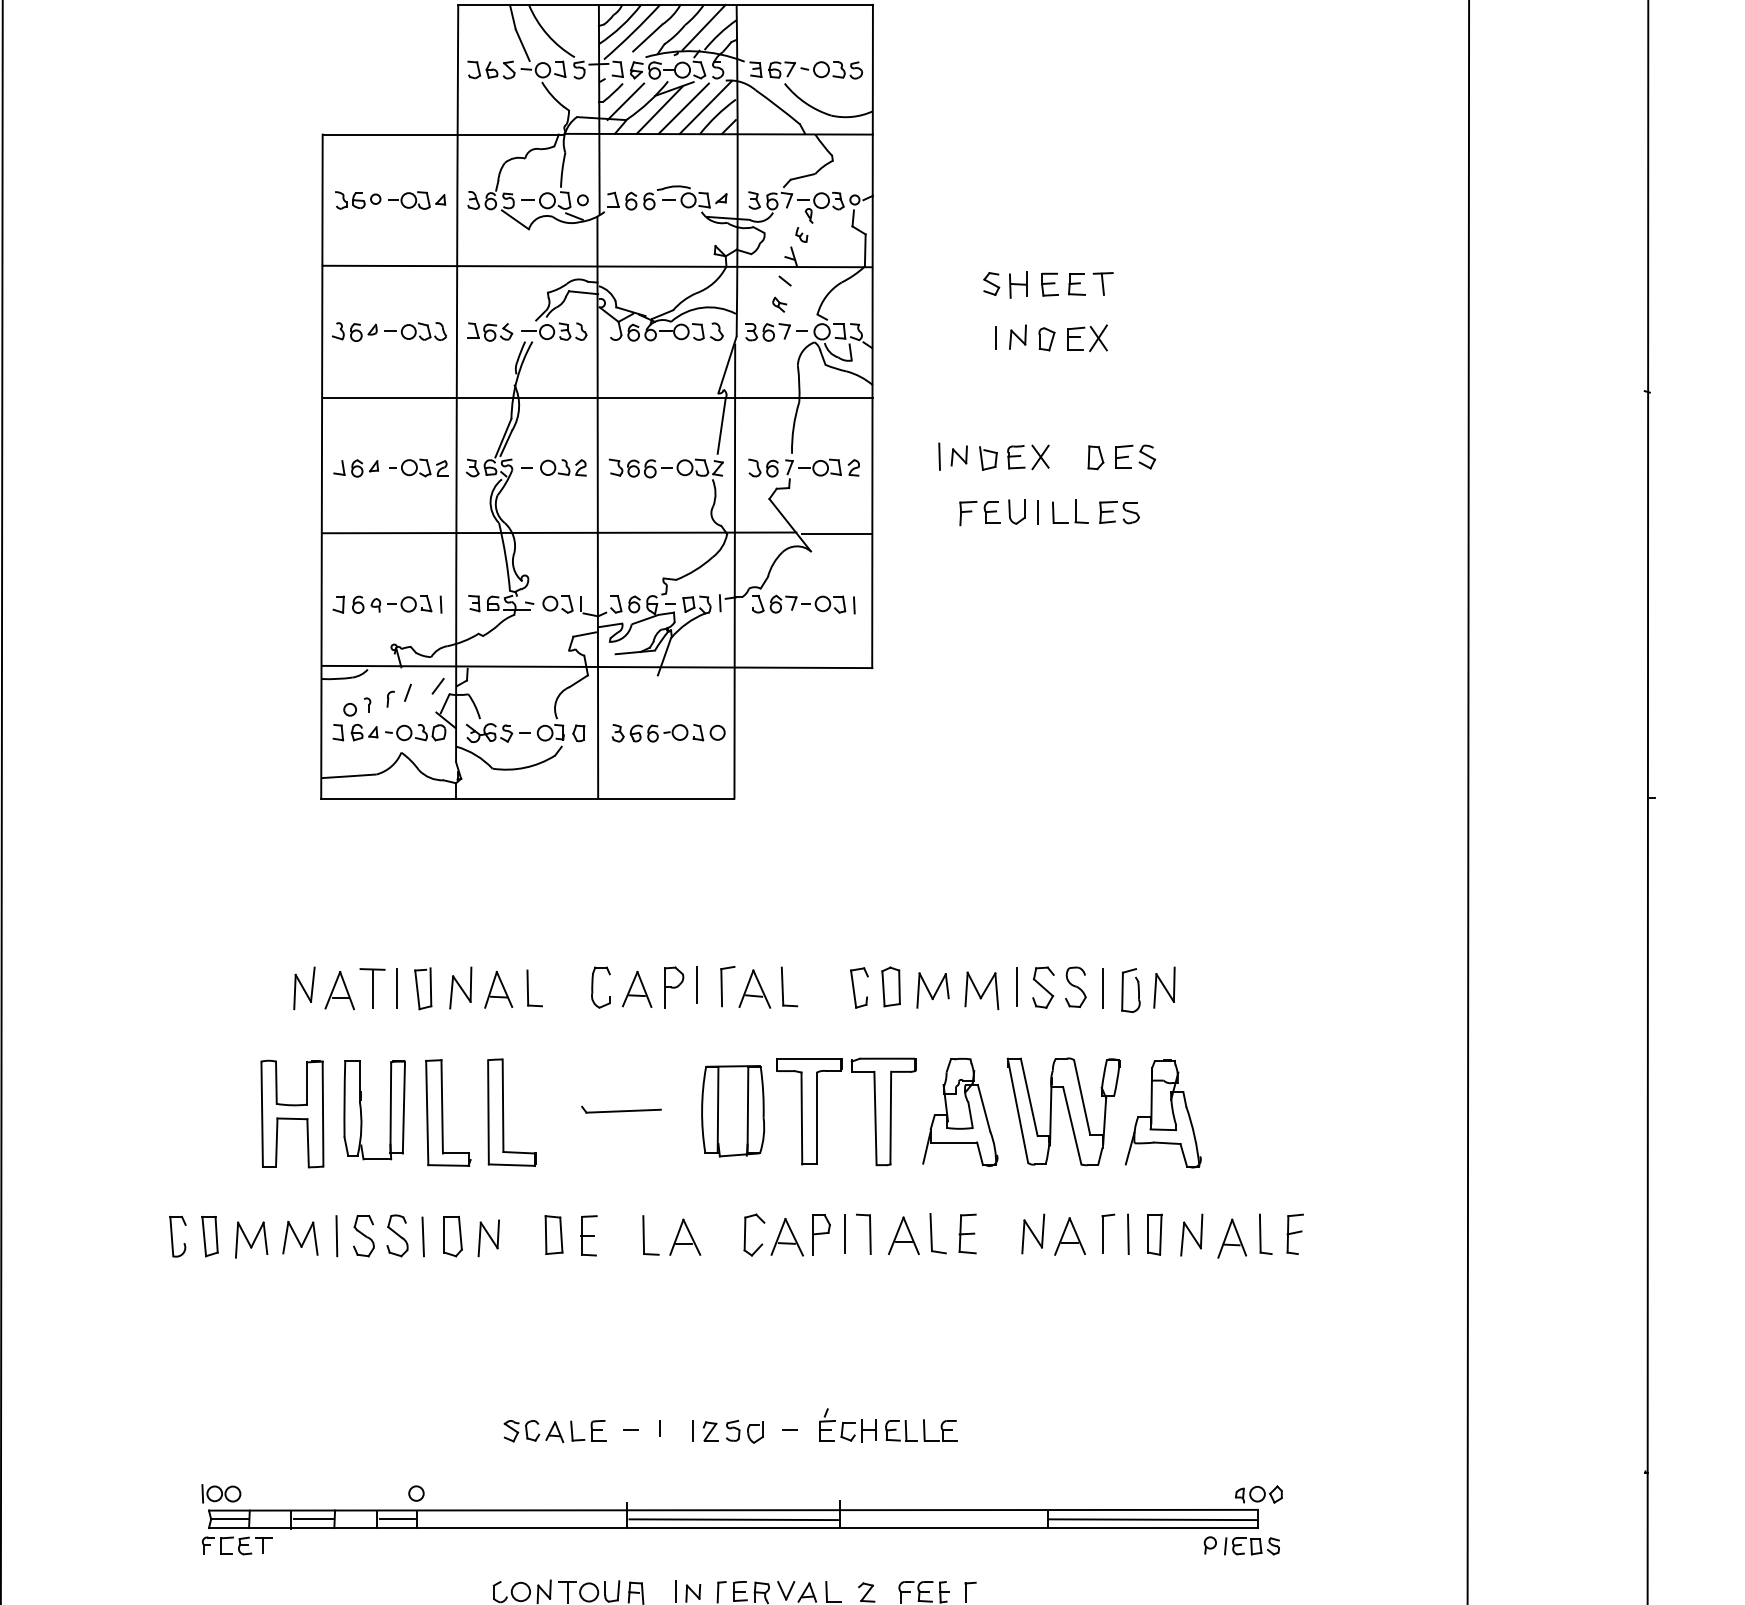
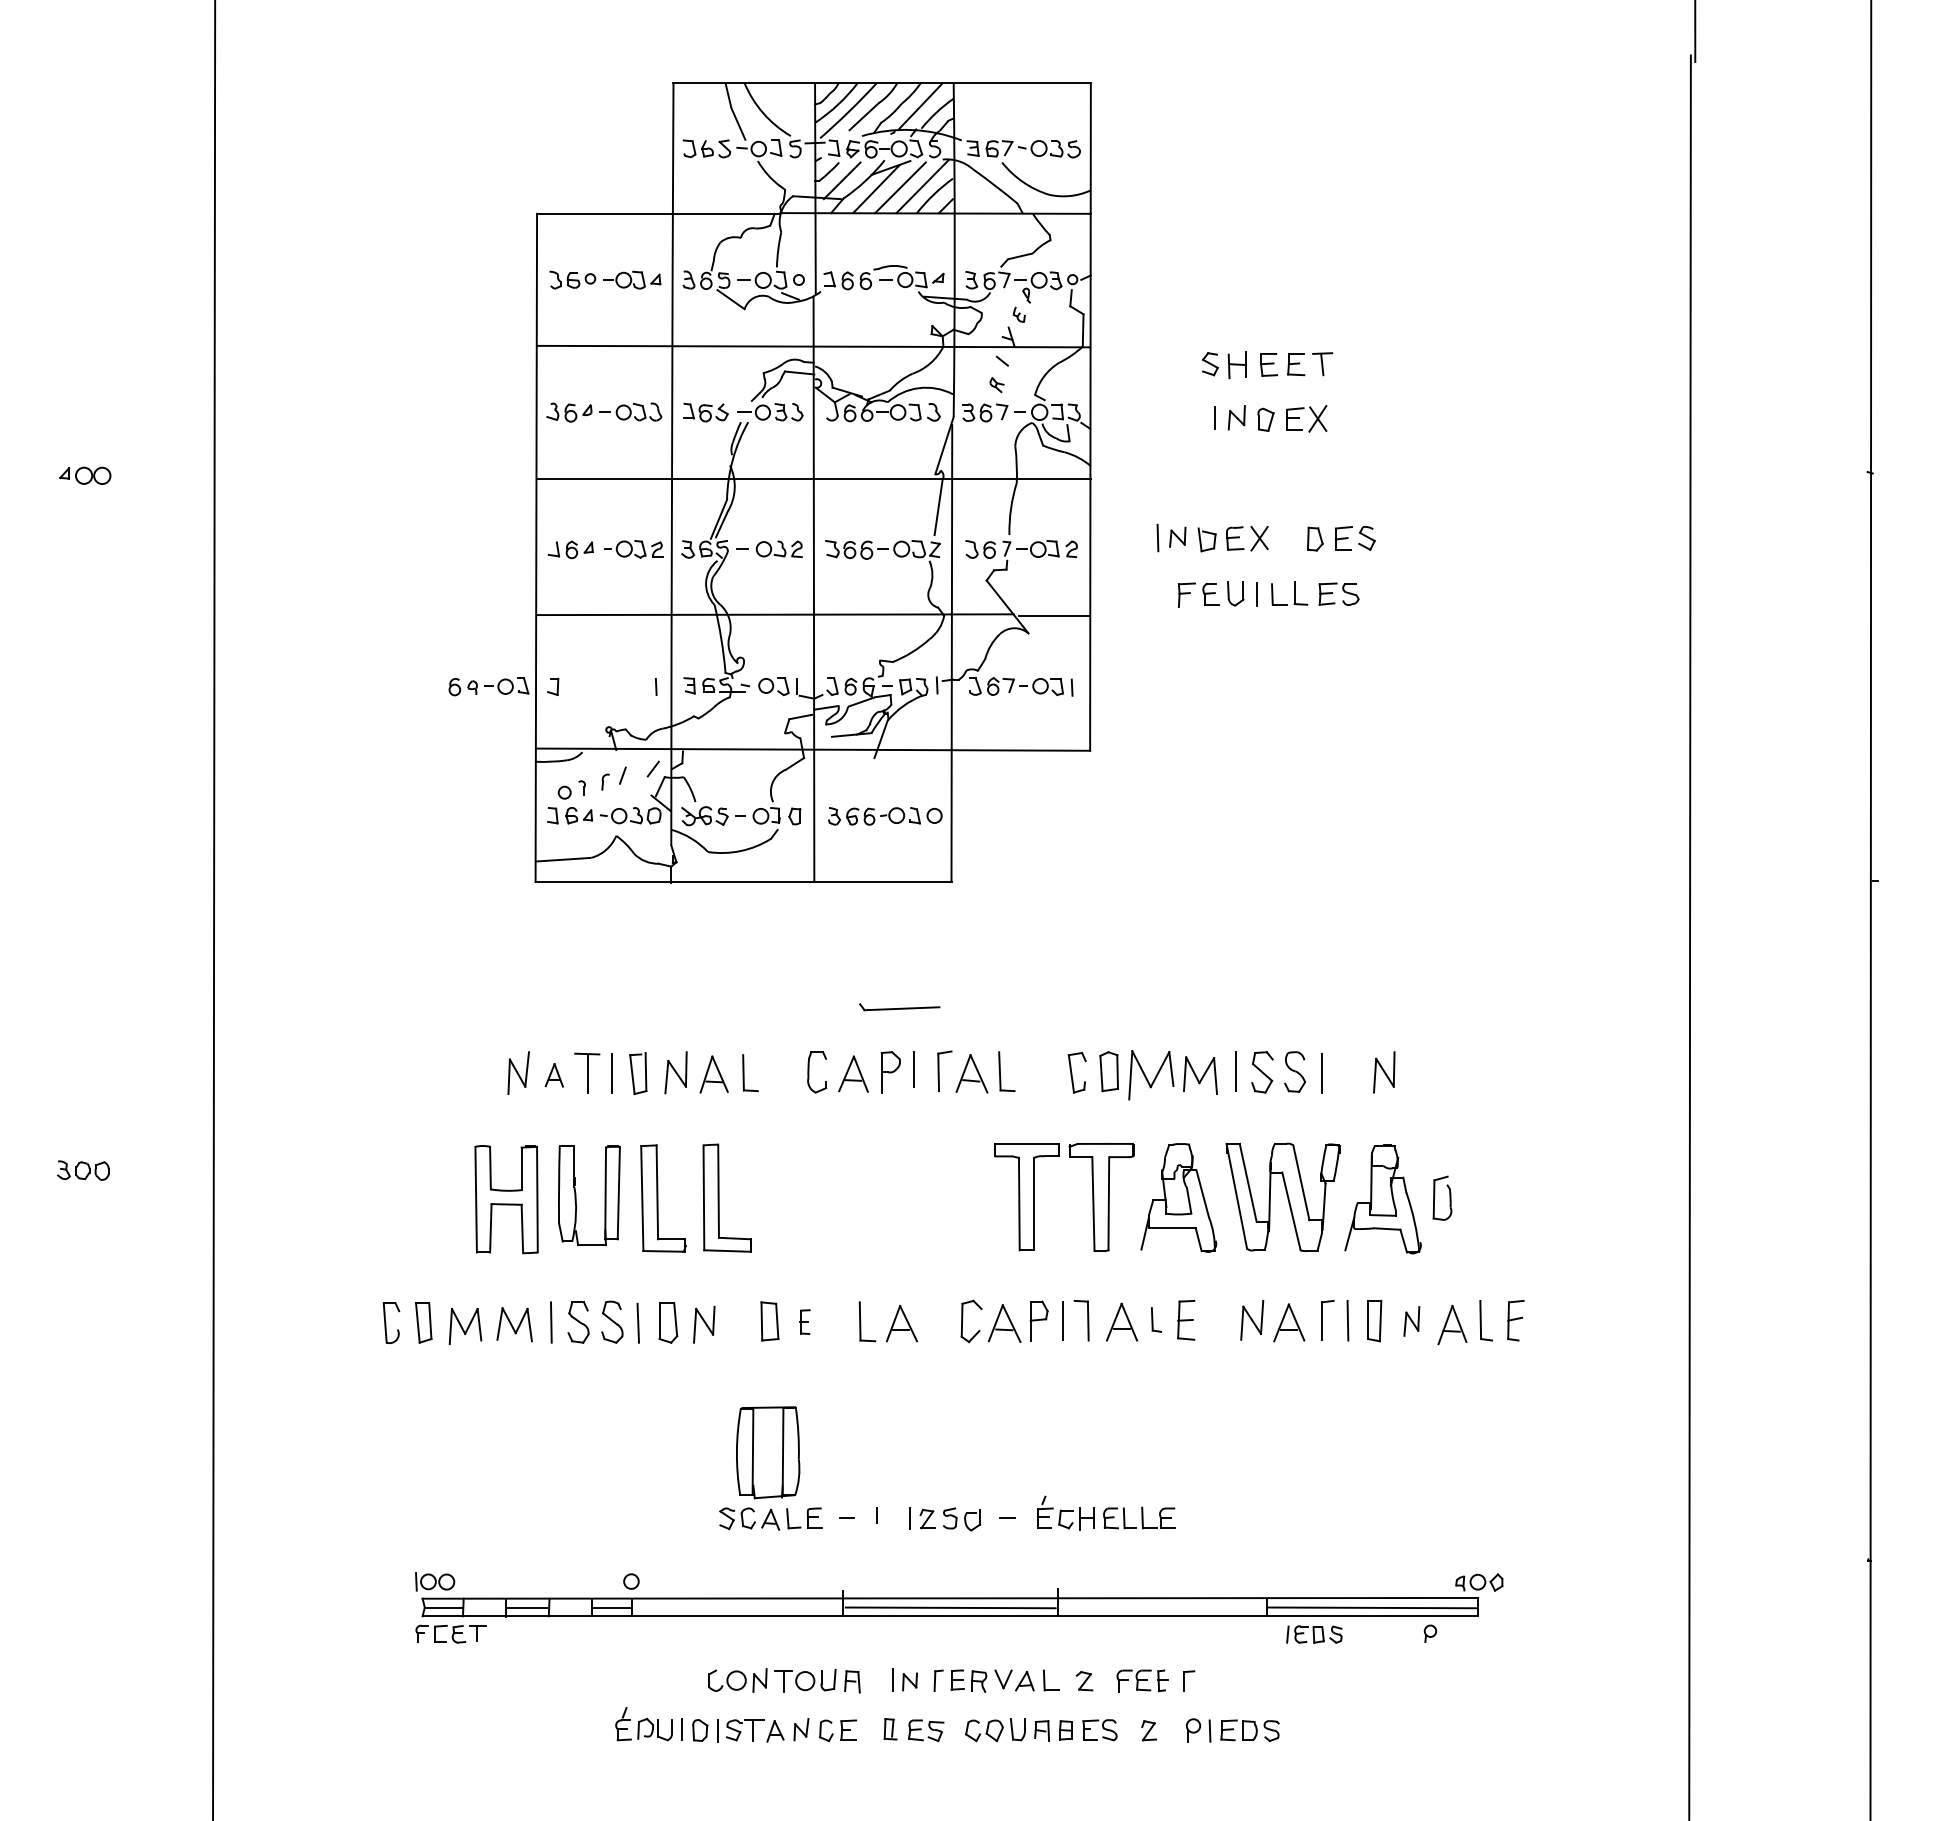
part: (391, 604) -> (488, 686), moved
part: (1137, 989) -> (1449, 1197), moved
part: (340, 990) -> (554, 1075), size x0.6
part: (933, 990) -> (1151, 1075), size x1.4
part: (621, 1109) -> (899, 1007), moved
part: (733, 1110) -> (768, 1452), moved
part: (938, 1233) -> (1156, 1319), size x0.6
part: (588, 1235) -> (804, 1321), size x0.6
part: (1191, 1235) -> (1411, 1321), size x0.7
part: (1252, 1546) -> (1314, 1634), moved

